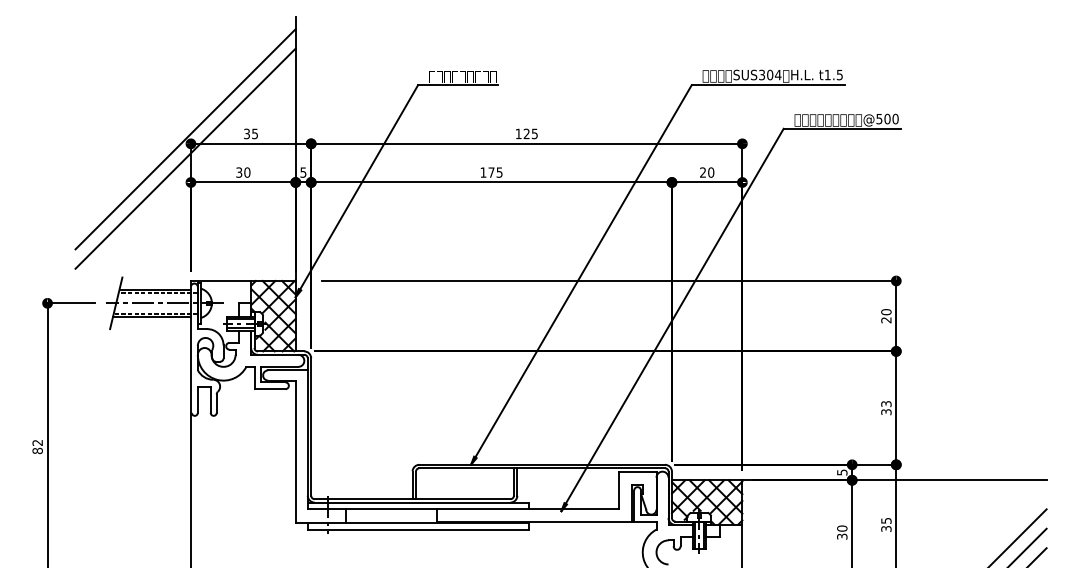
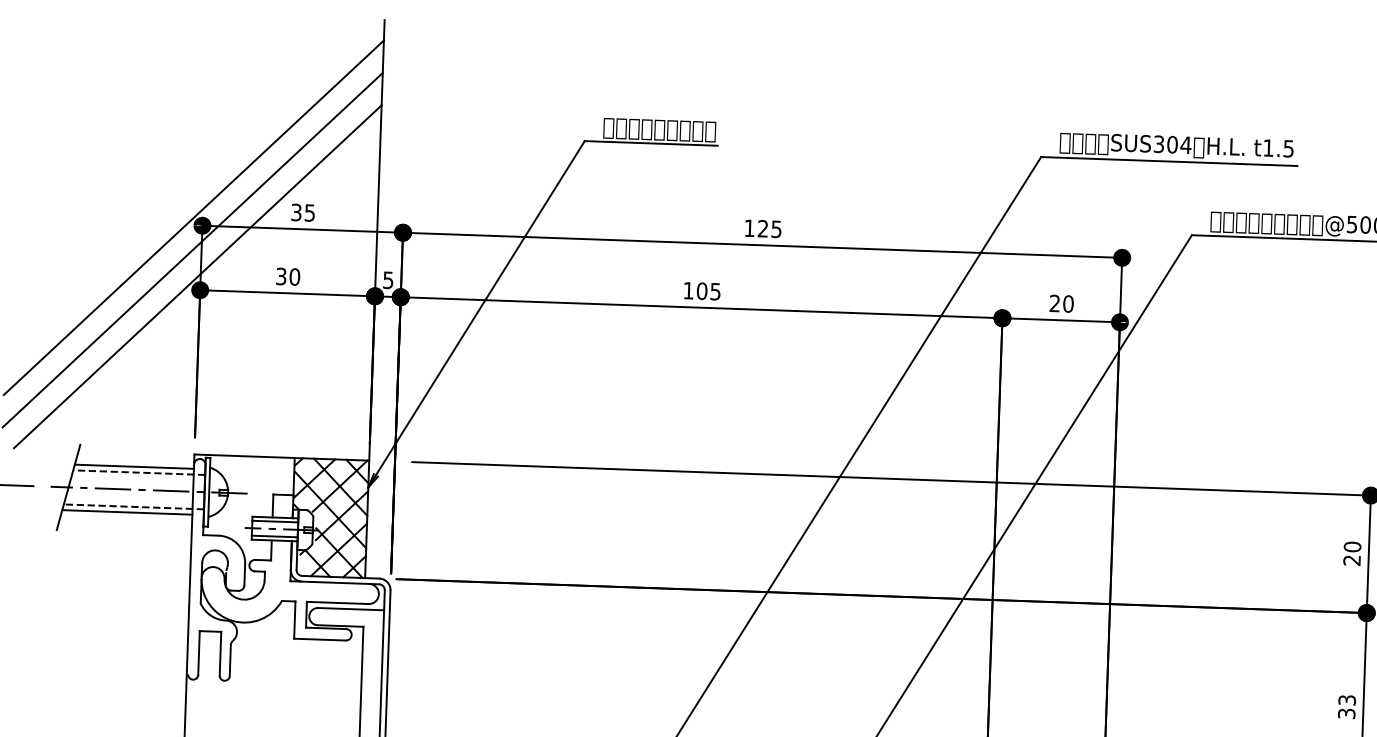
text: (491, 172) -> (702, 291), 175 -> 105
line: (188, 174) -> (196, 276), added

